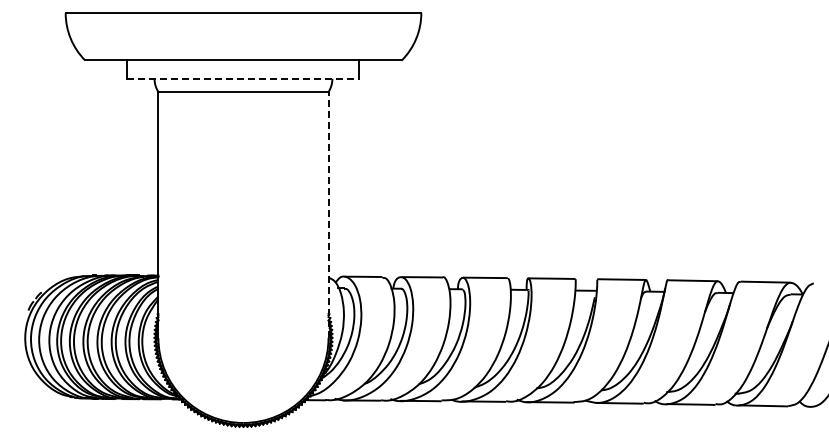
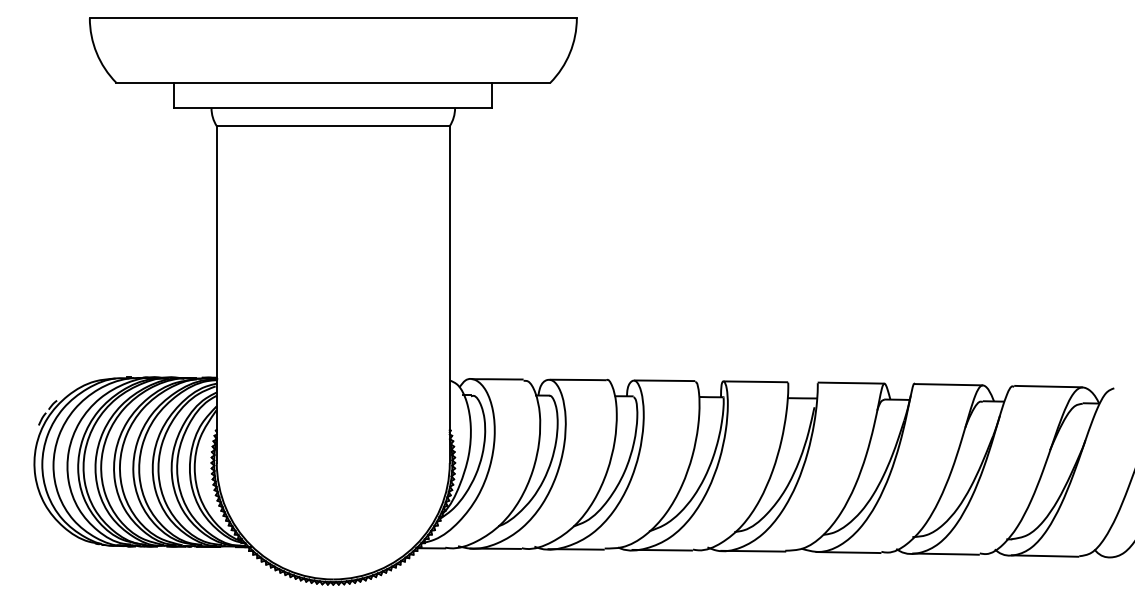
line: (243, 78) -> (333, 107), dashed -> solid
line: (328, 214) -> (449, 293), dashed -> solid

